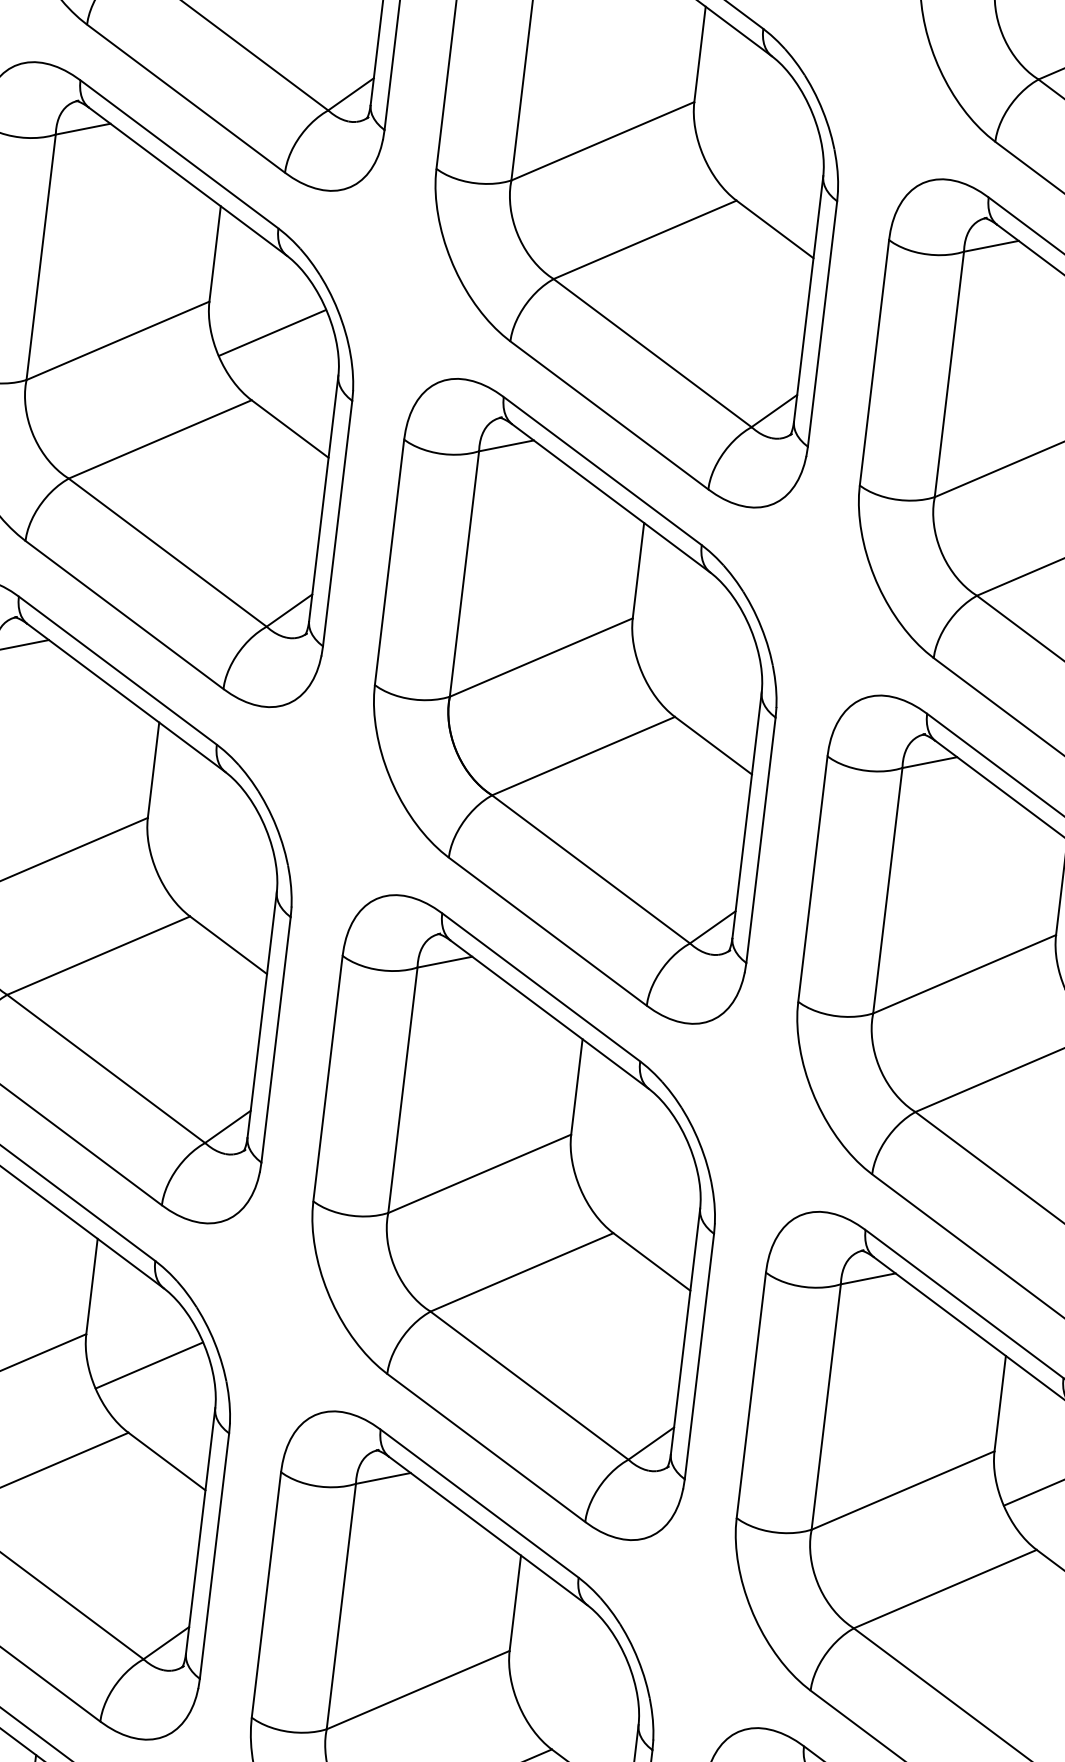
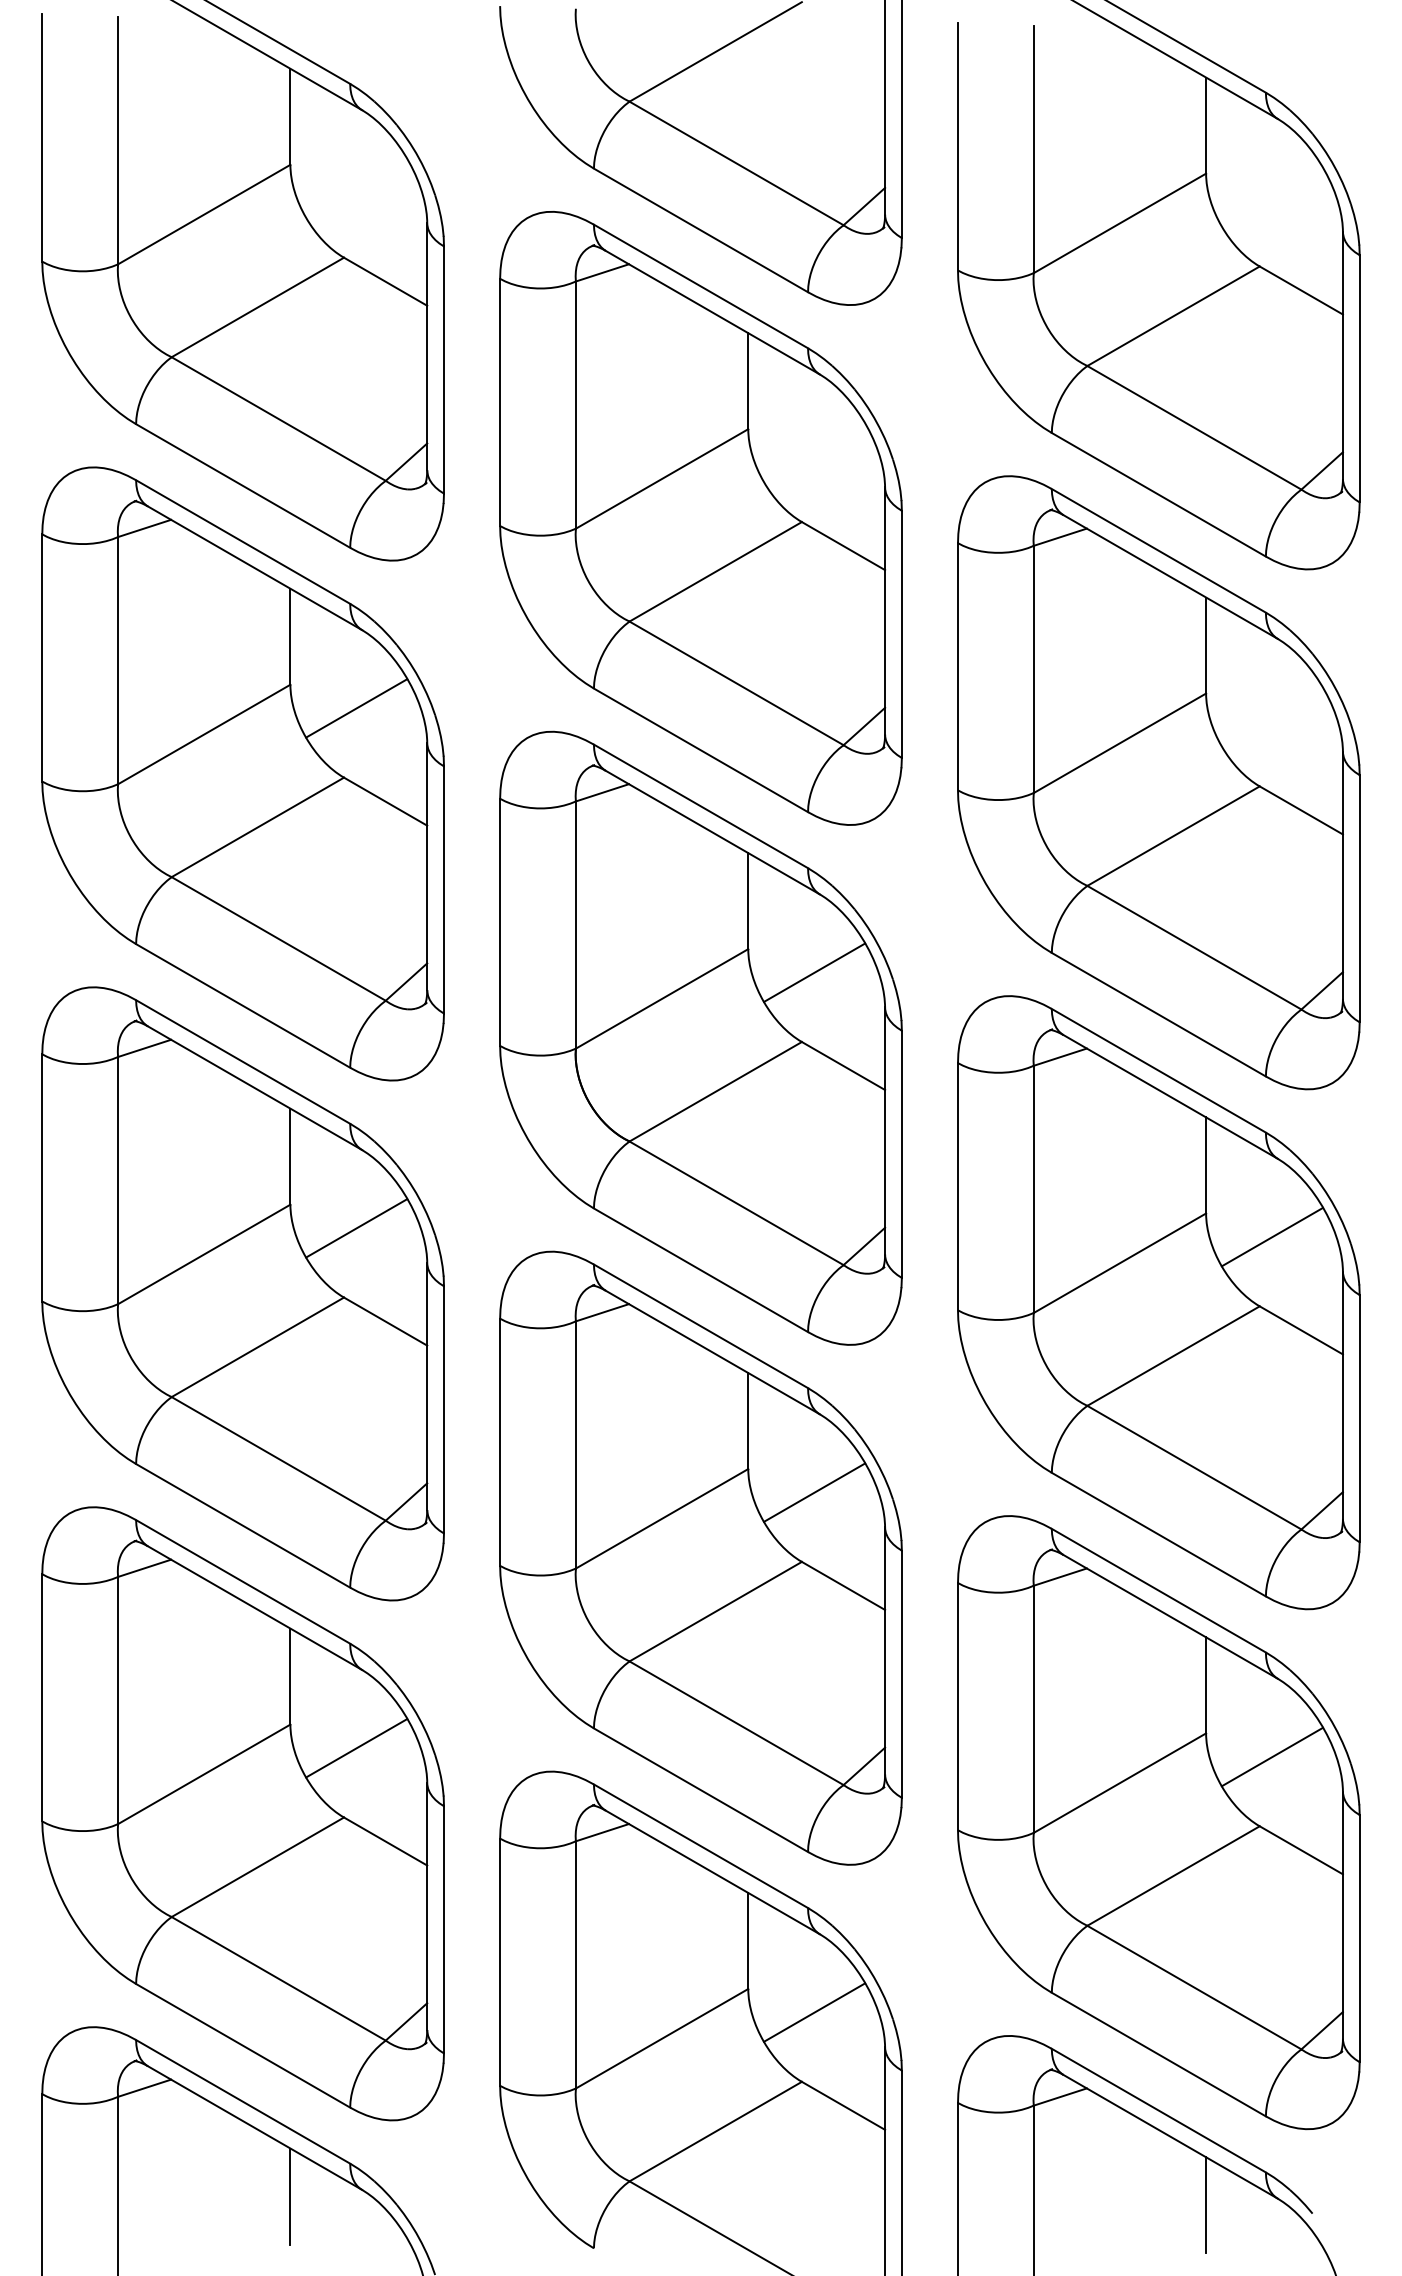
line: (695, 649) -> (814, 972), added
line: (210, 849) -> (356, 1228), added
line: (634, 1165) -> (814, 1492), added
line: (572, 1682) -> (814, 2012), added

